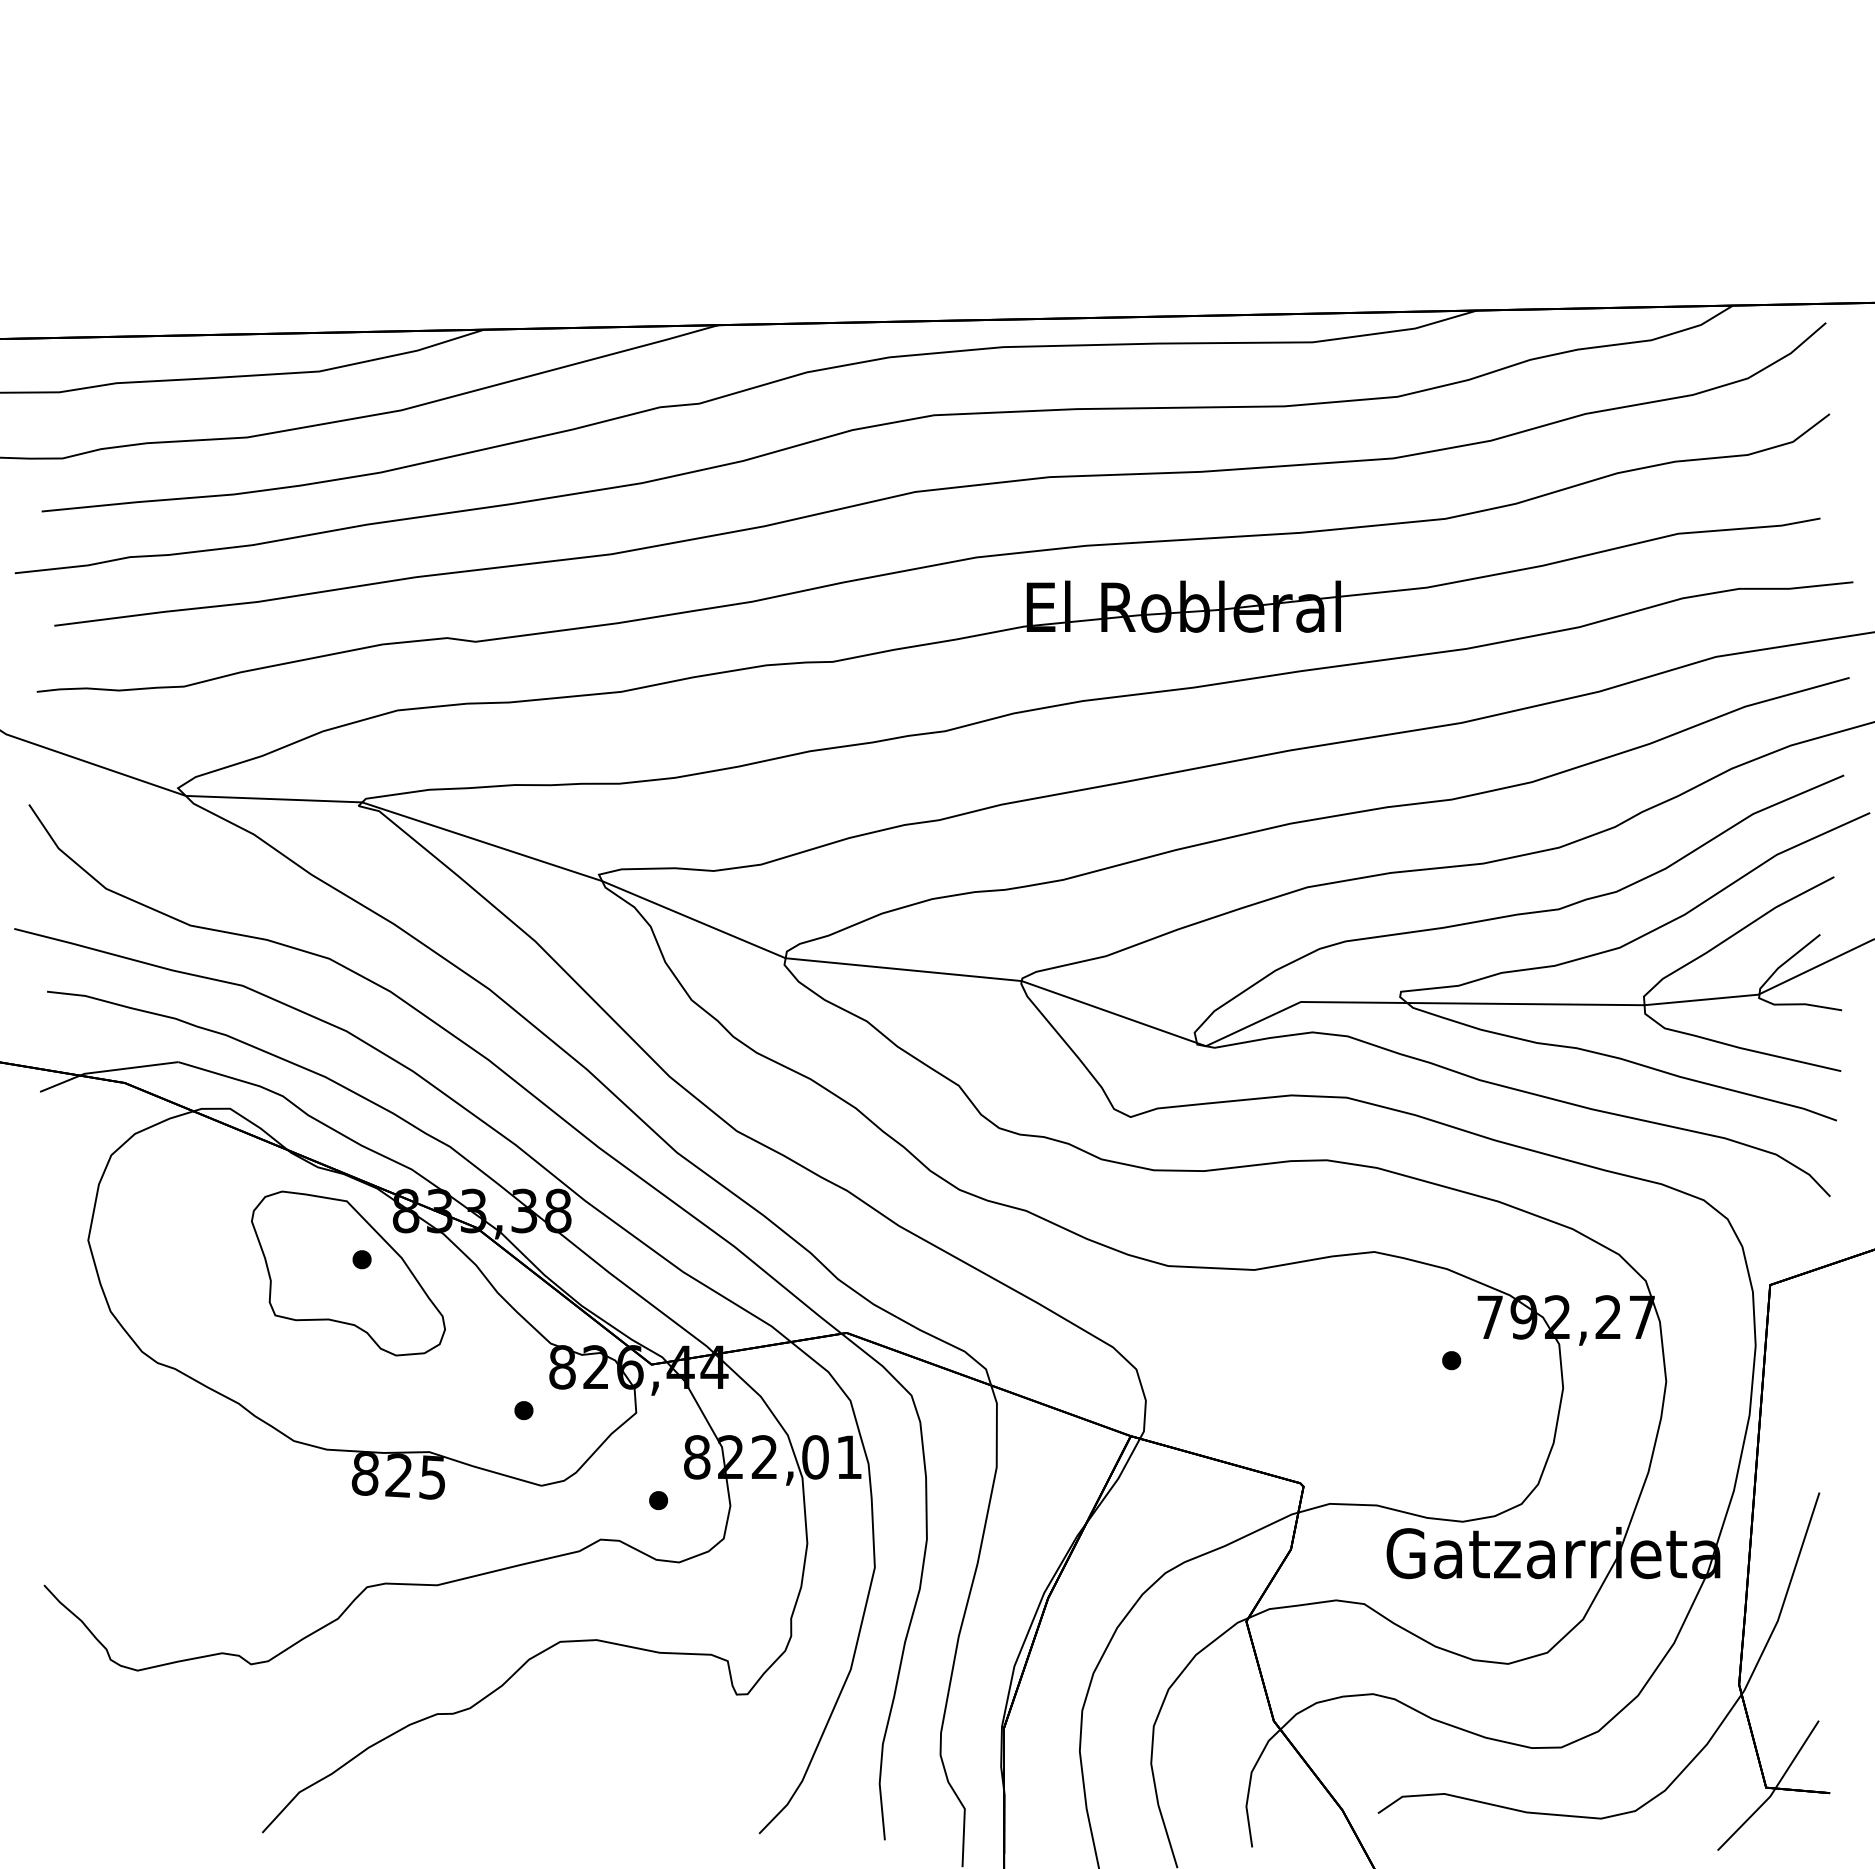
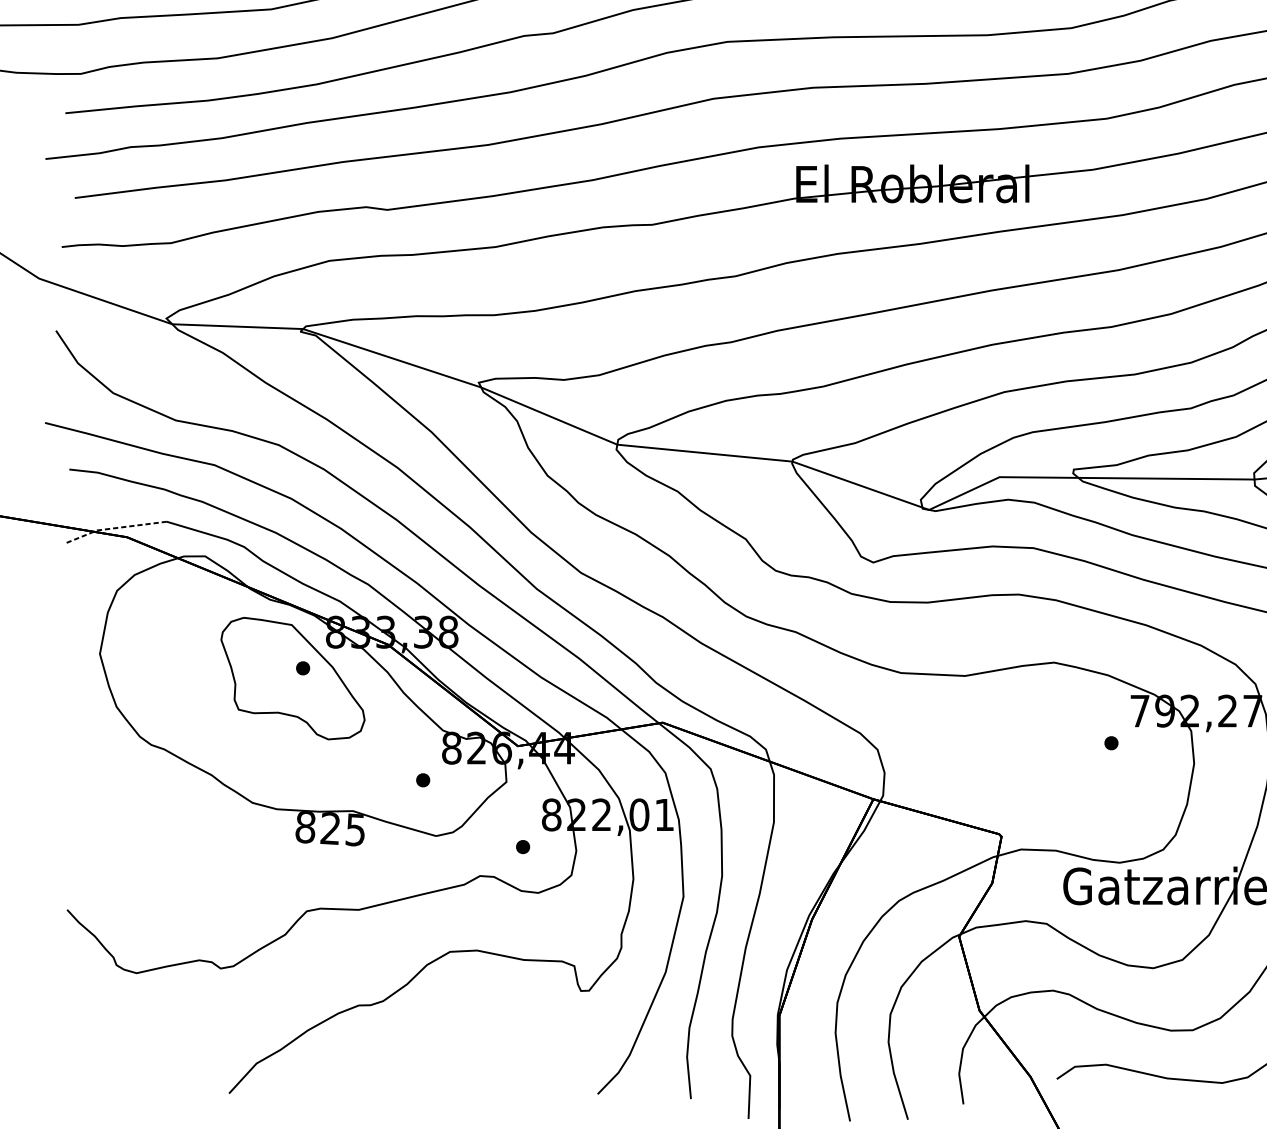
line: (107, 1071) -> (114, 528), solid -> dashed

